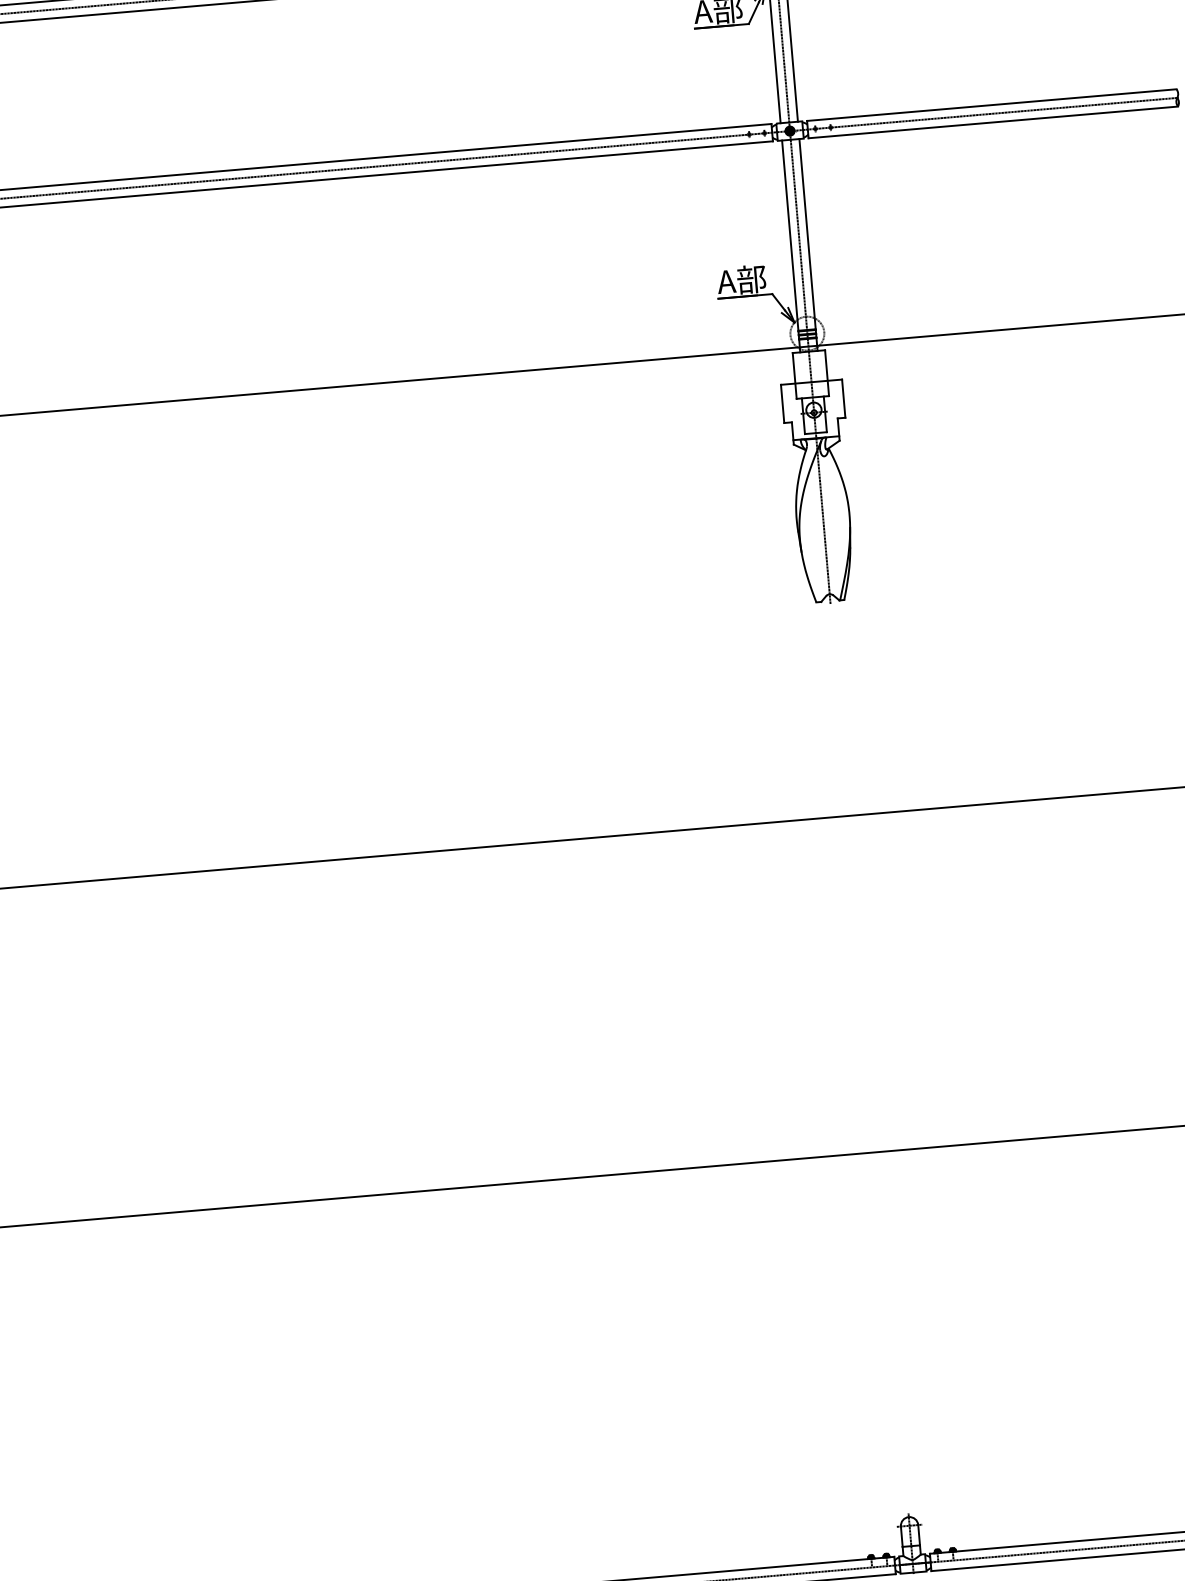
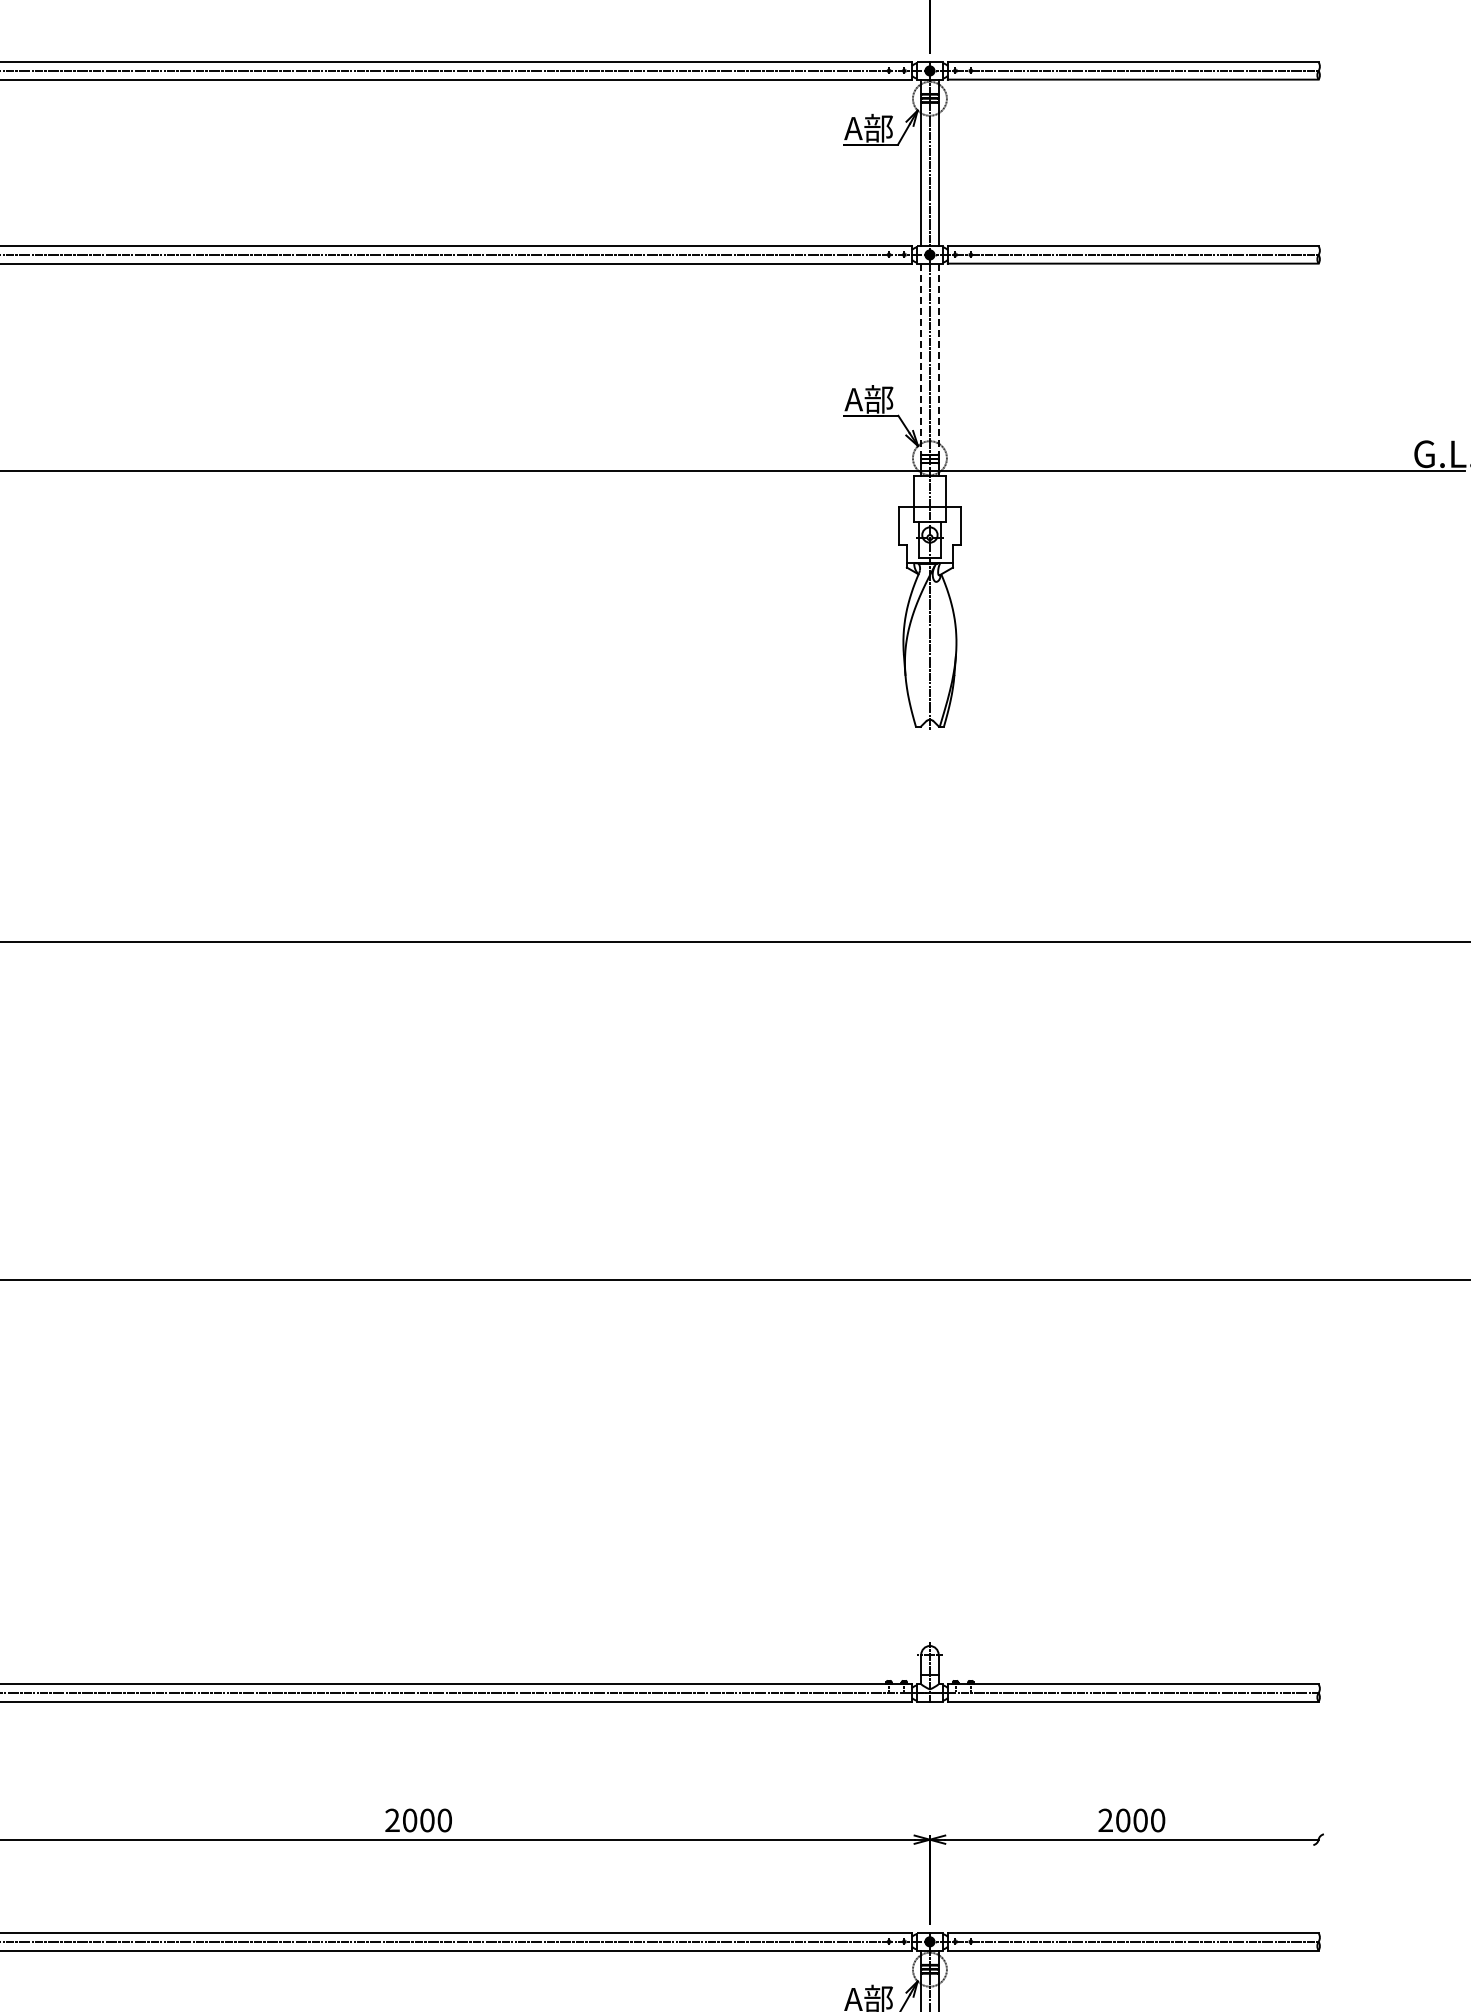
line: (807, 234) -> (938, 359), solid -> dashed
line: (790, 236) -> (921, 359), solid -> dashed

